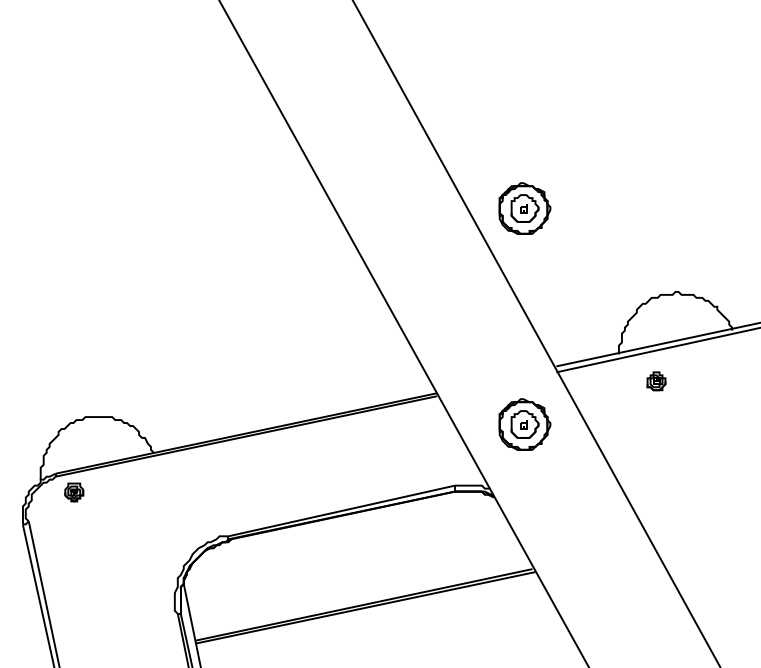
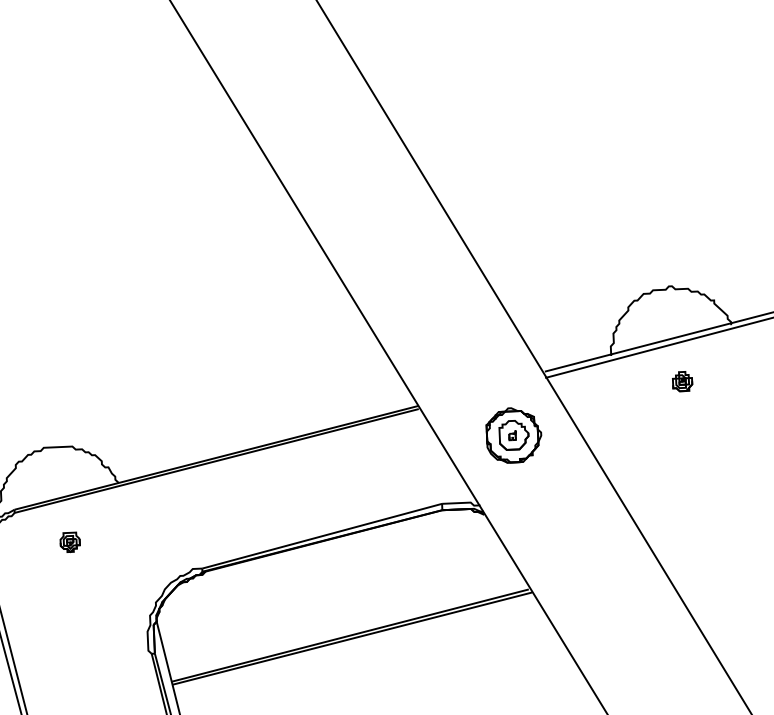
part: (524, 208) -> (503, 204), removed
part: (656, 381) -> (682, 381), moved
part: (74, 492) -> (70, 542), moved

